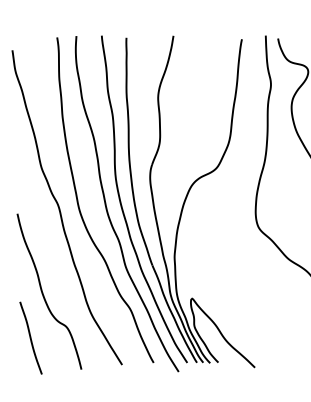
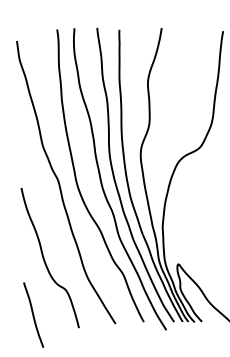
curve: (30, 337) -> (33, 314), moved

